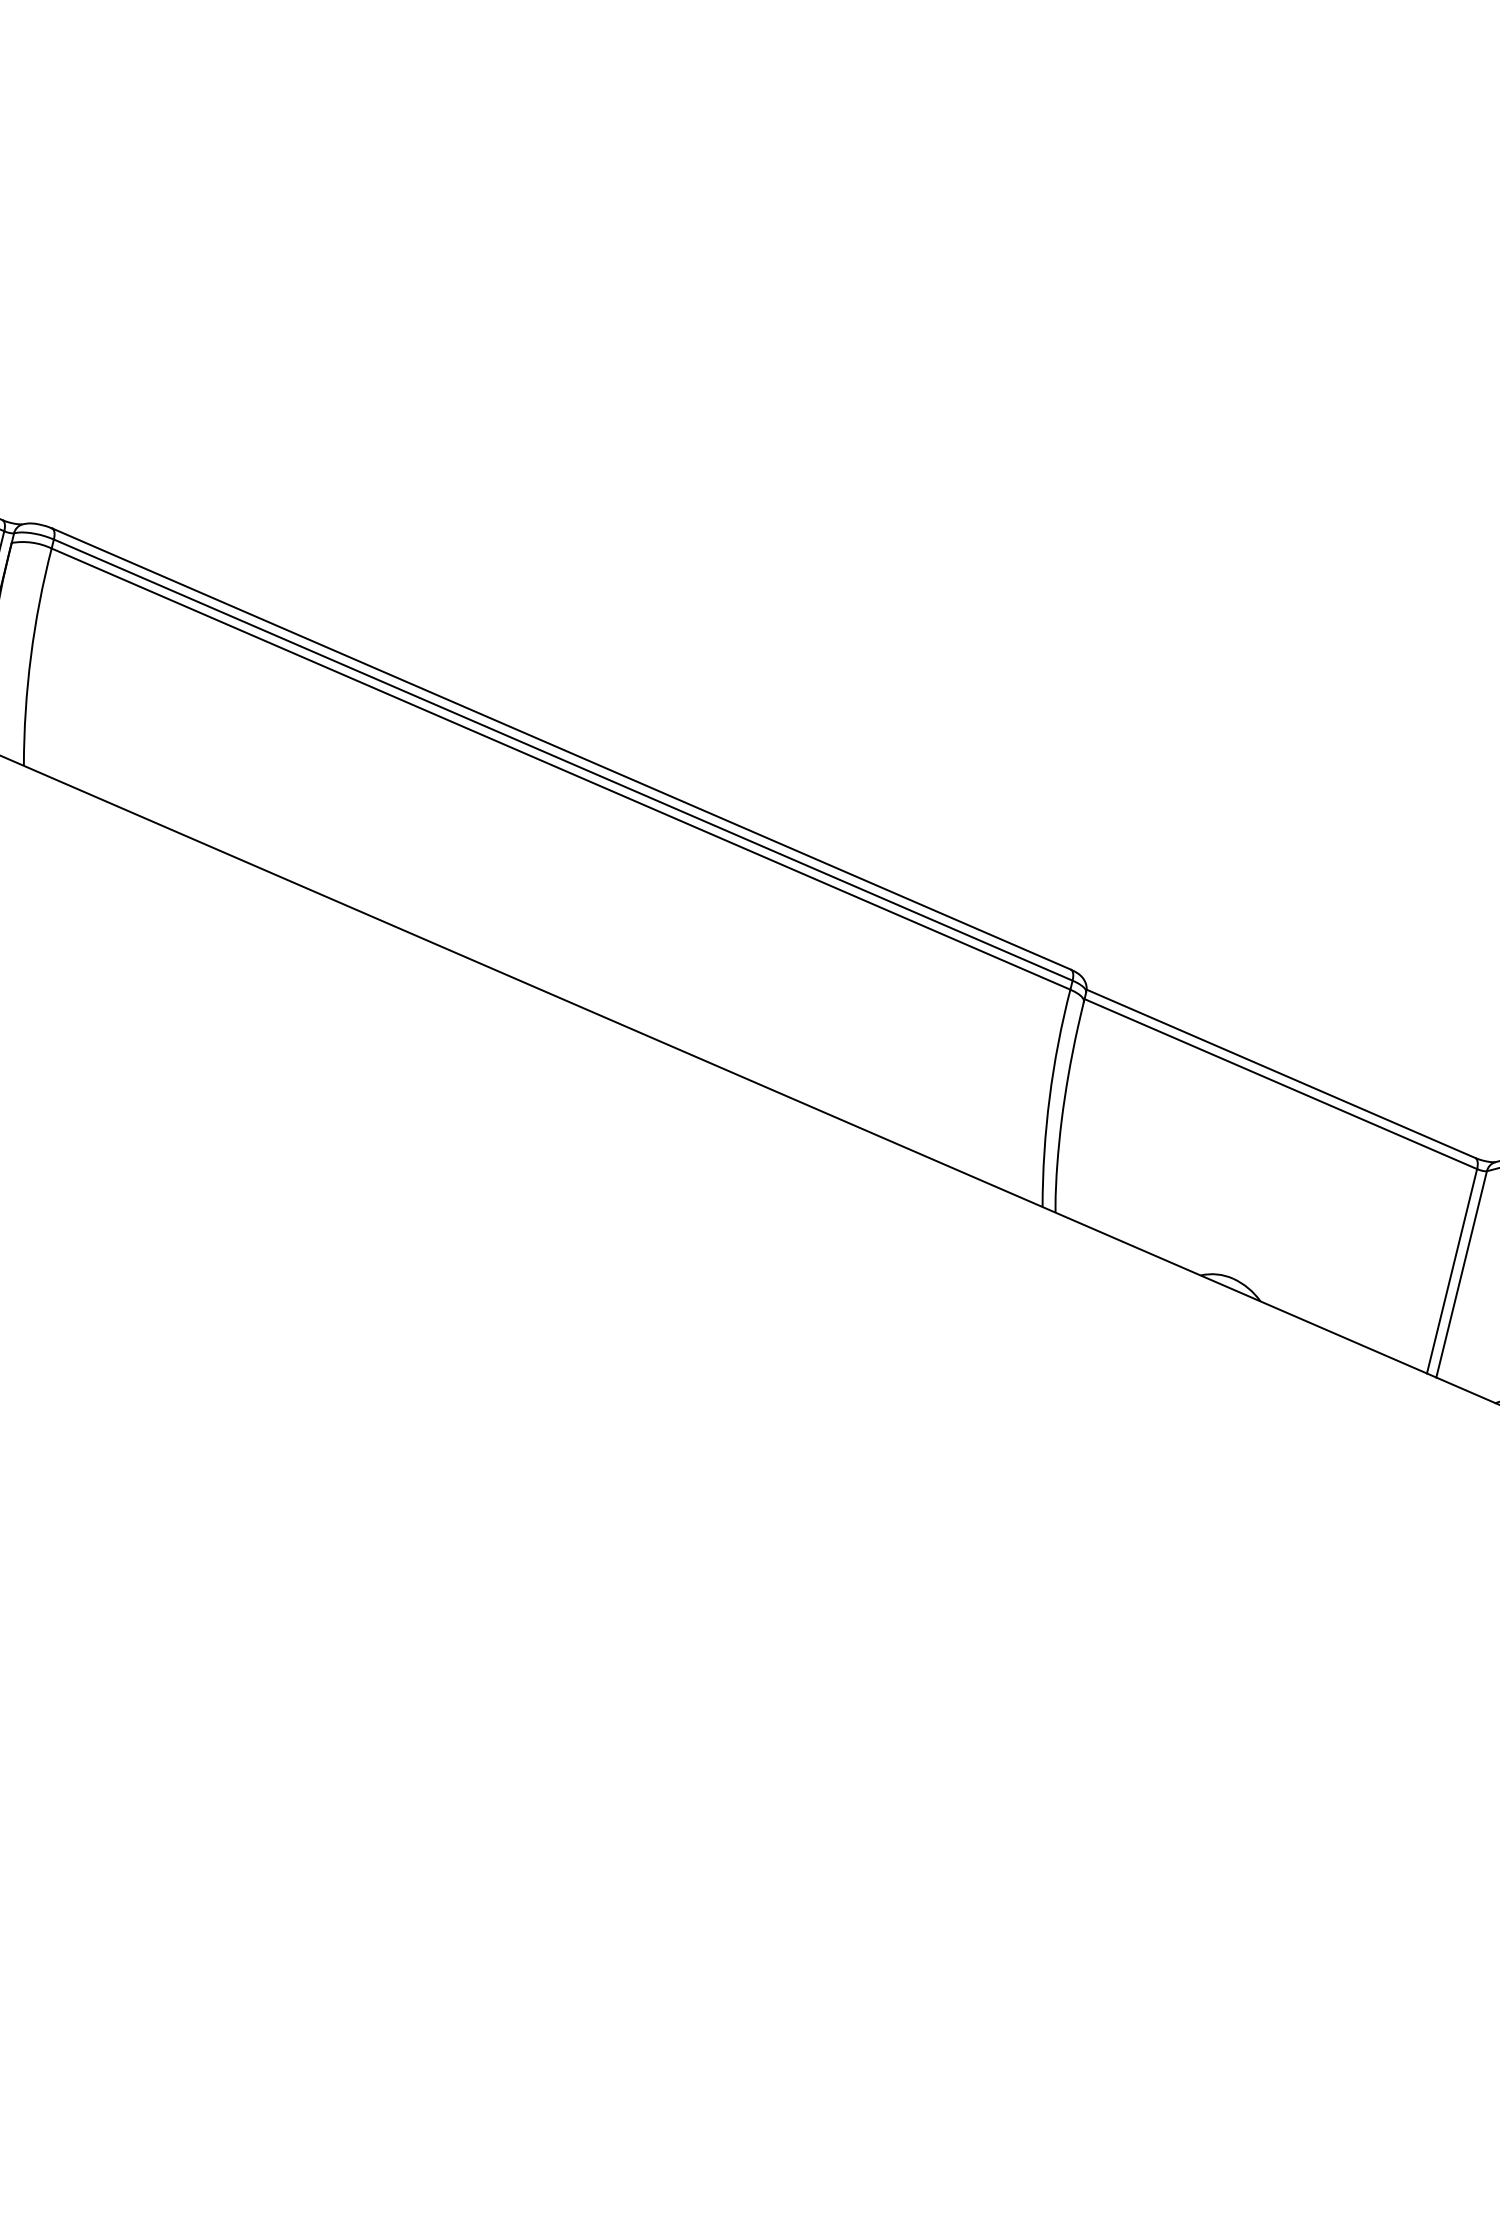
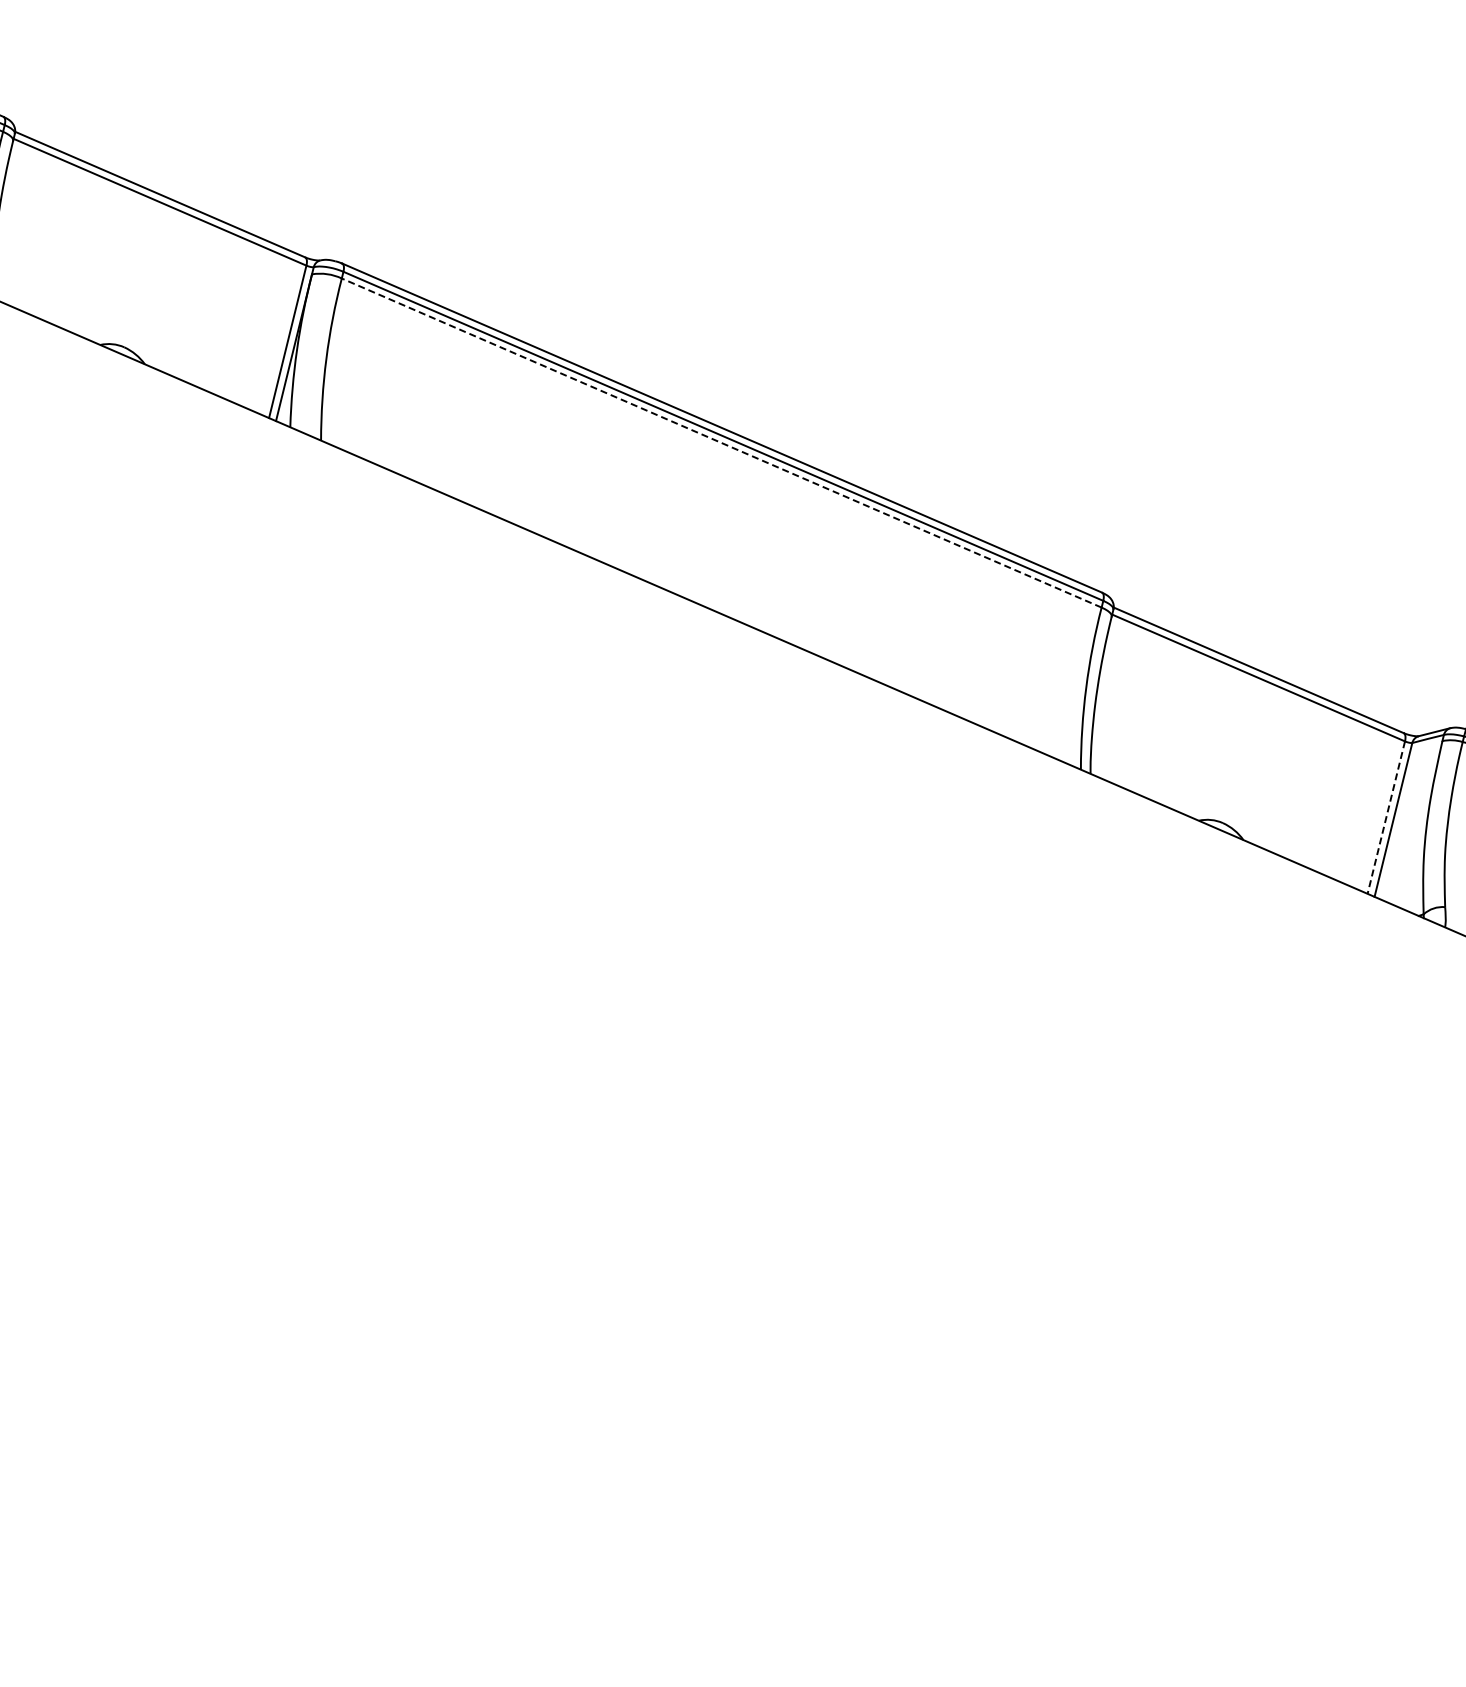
line: (560, 768) -> (721, 442), solid -> dashed
line: (1452, 1272) -> (1386, 818), solid -> dashed

